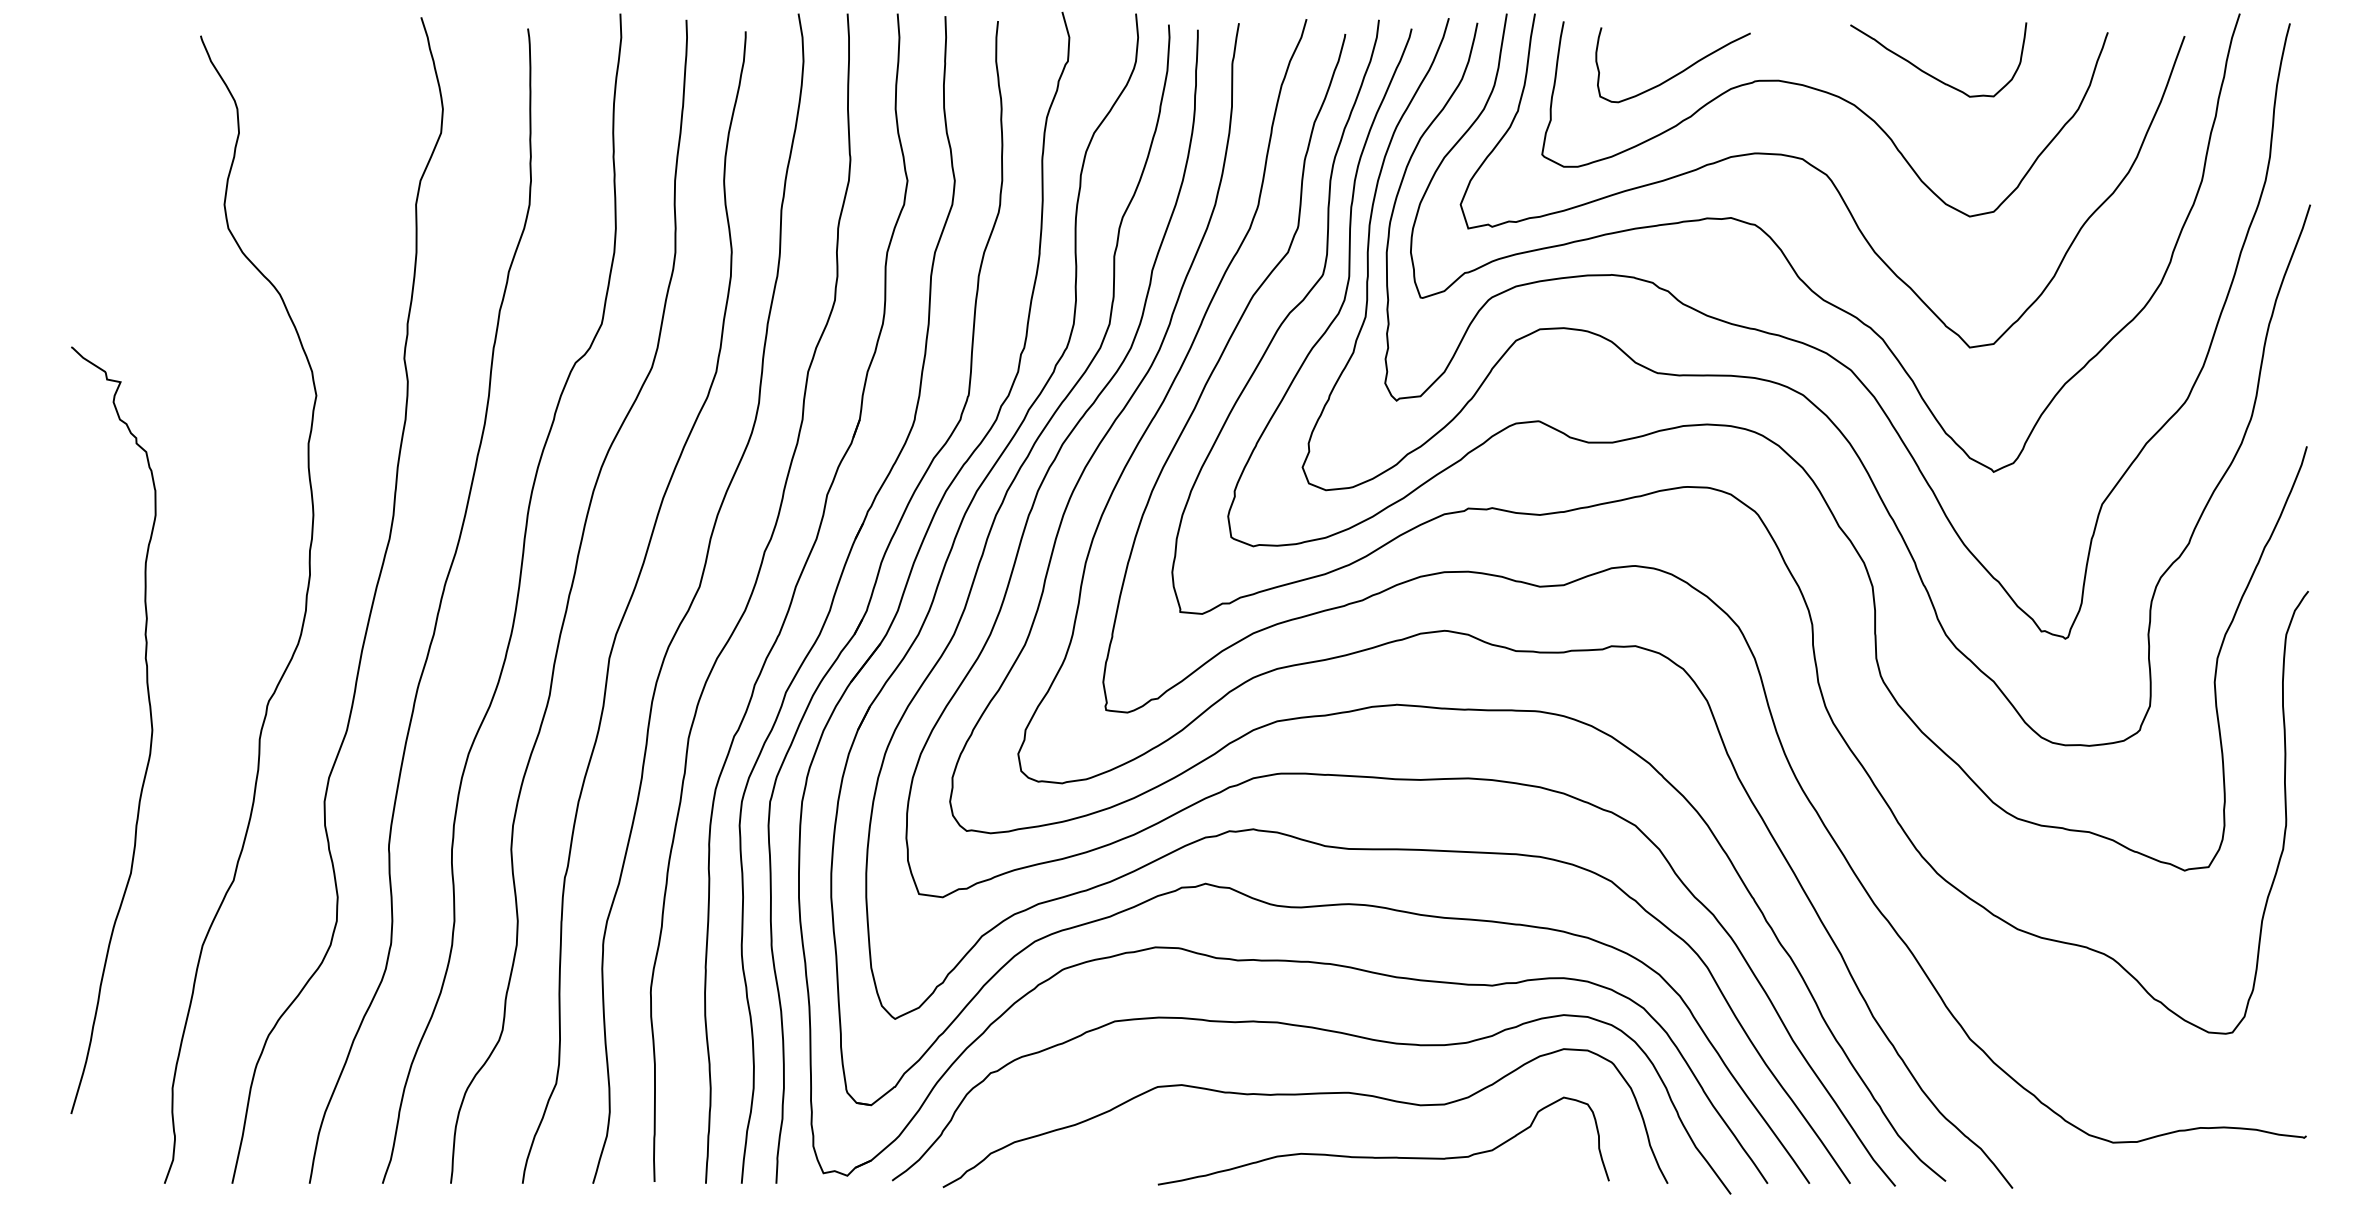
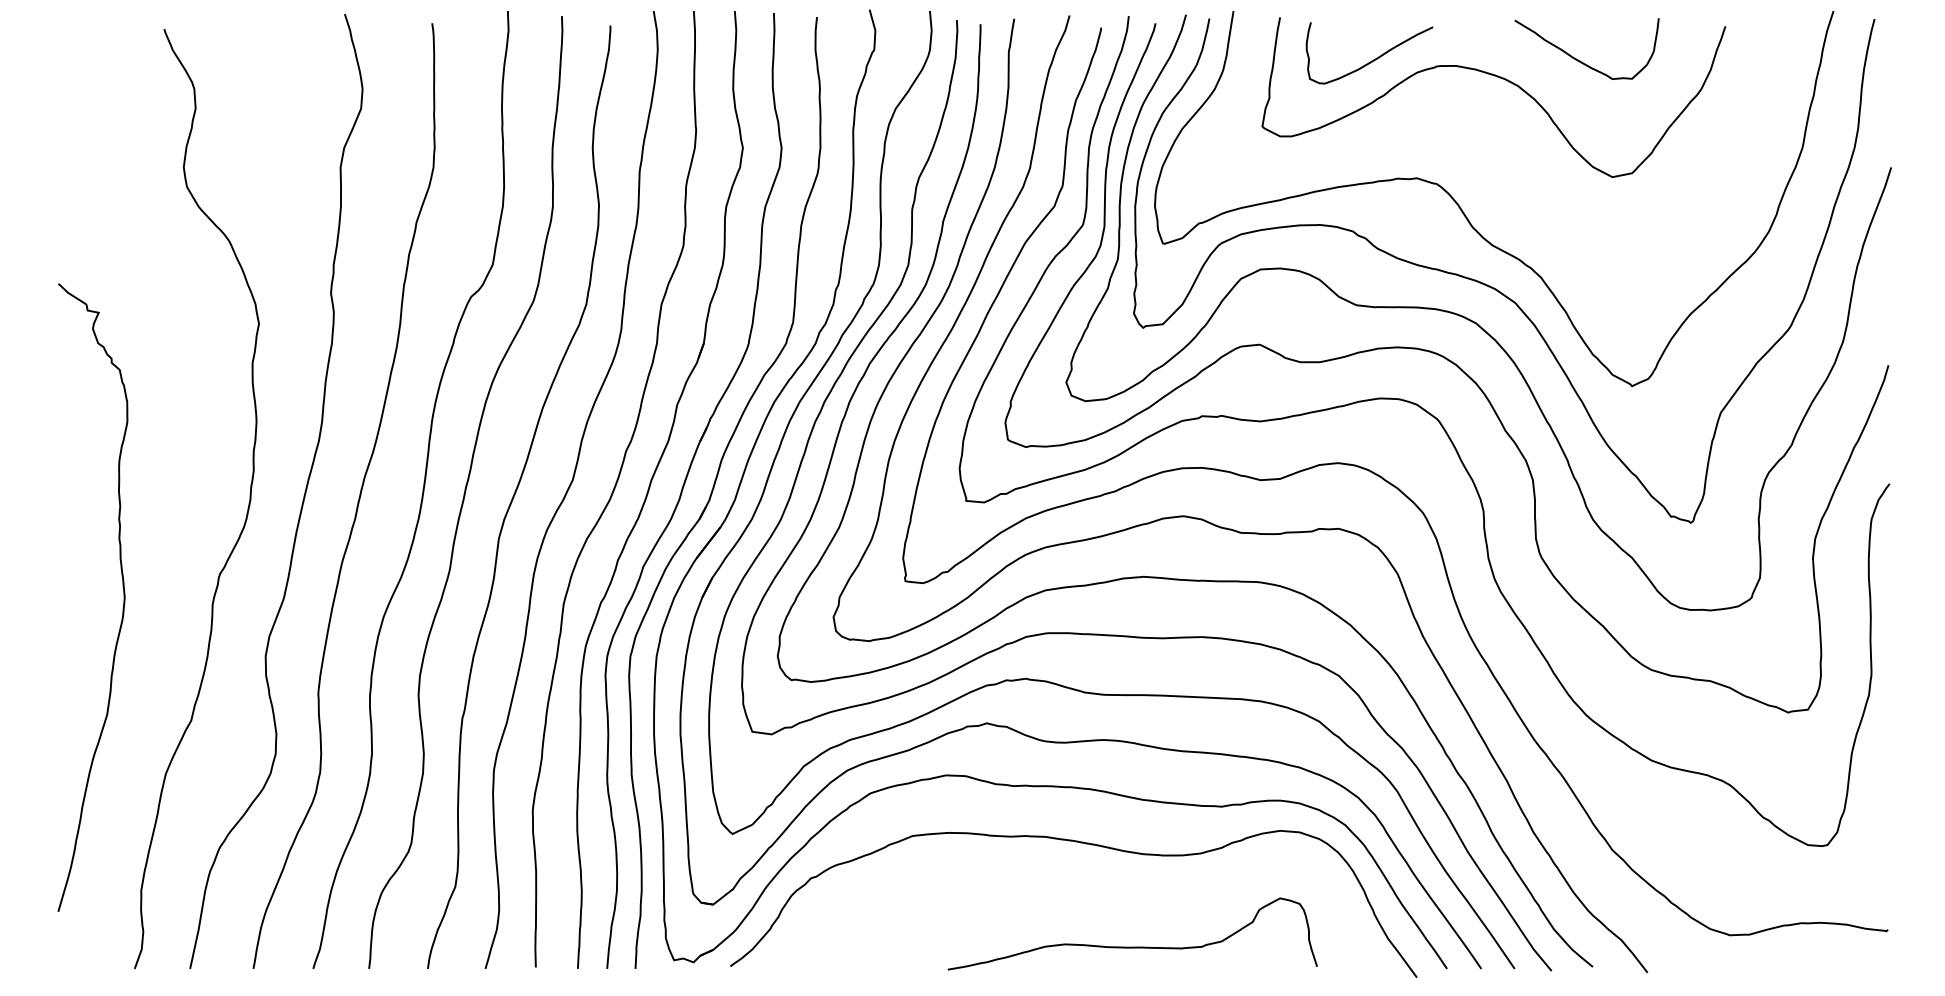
curve: (1824, 175) -> (1493, 143), removed
curve: (1305, 1095) -> (1068, 896), removed

